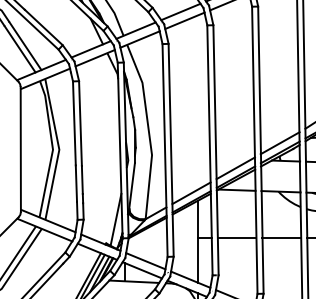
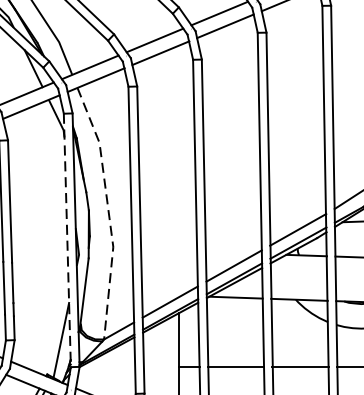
line: (148, 131) -> (108, 212), solid -> dashed
line: (120, 150) -> (67, 240), solid -> dashed

